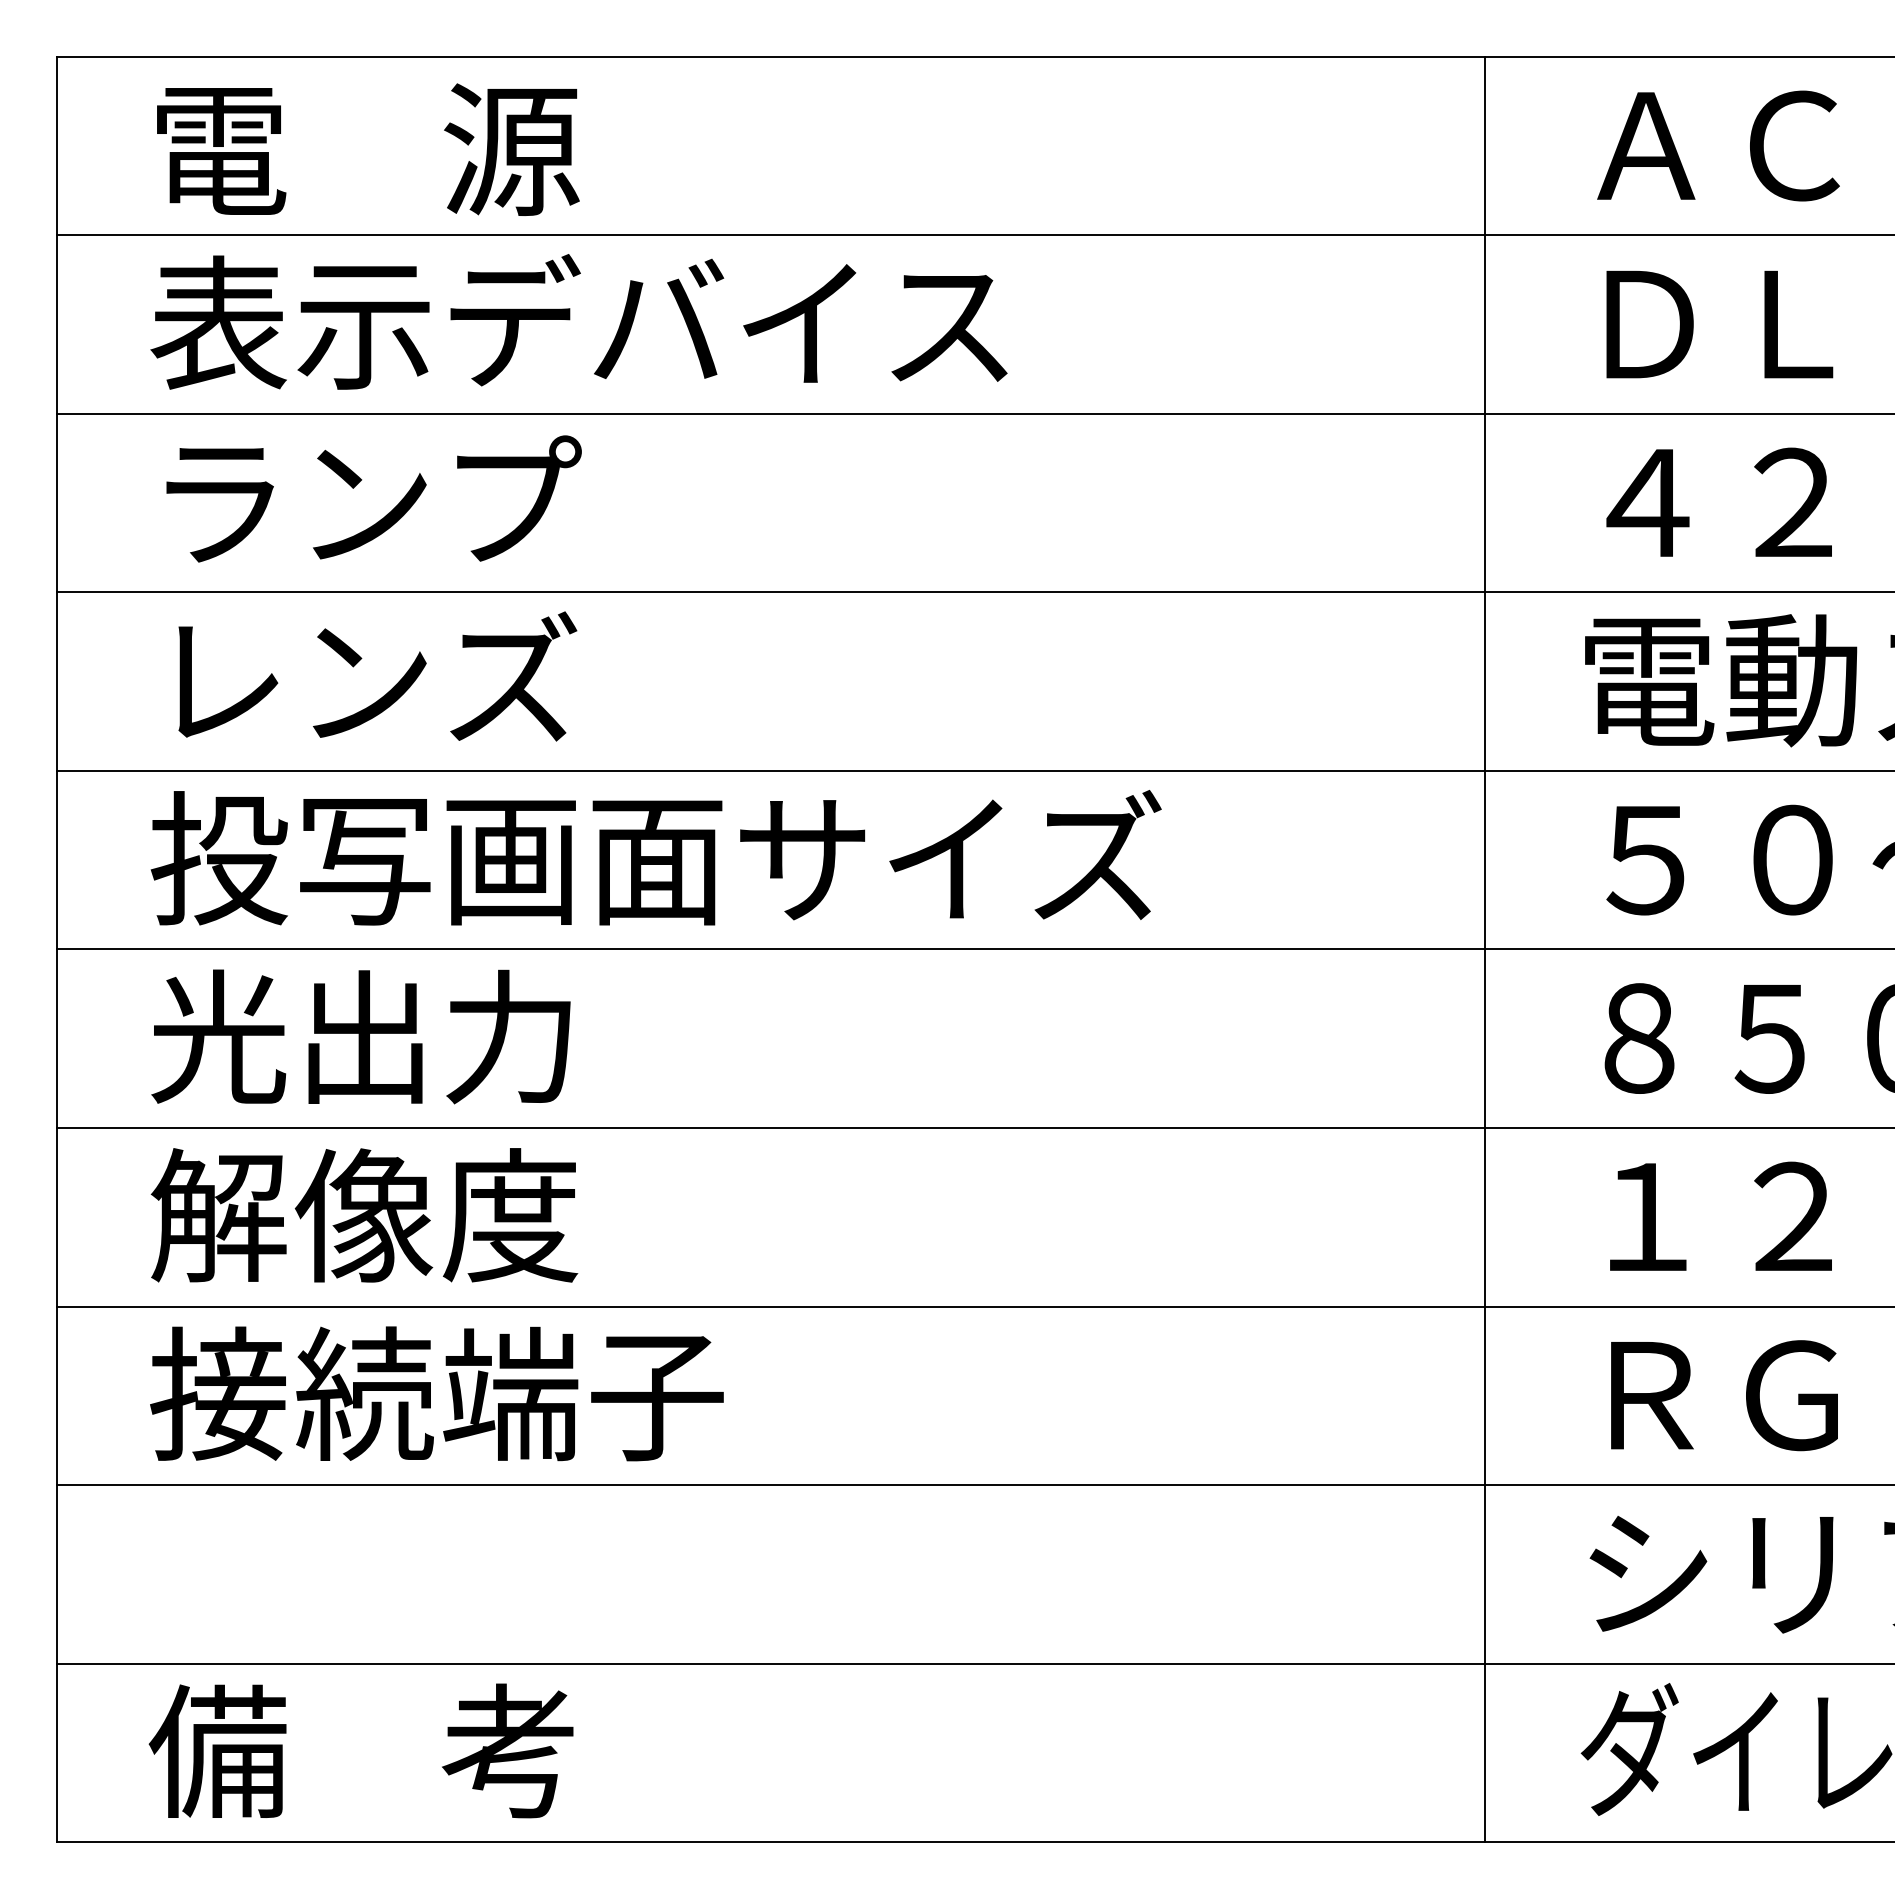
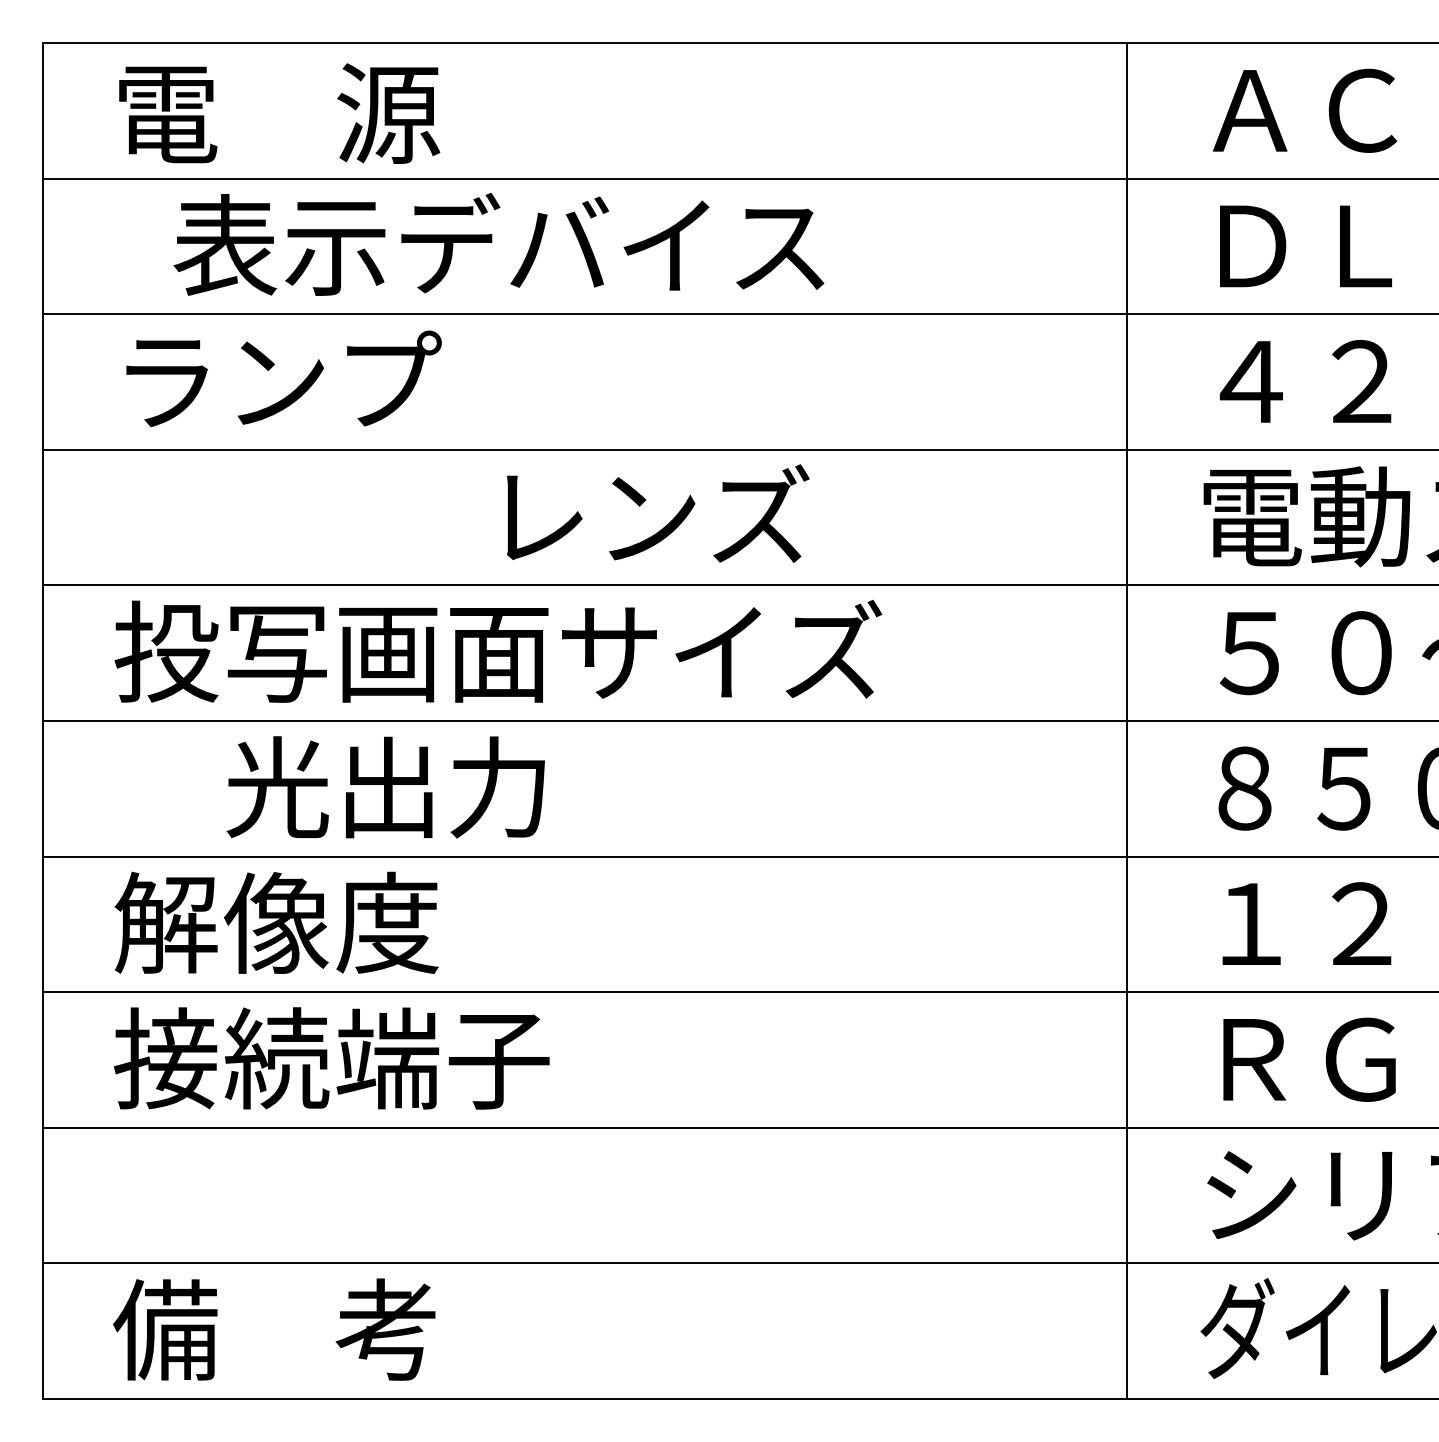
text: (578, 321) -> (498, 244), moved
text: (377, 676) -> (657, 513), moved
text: (360, 1036) -> (385, 787), moved

